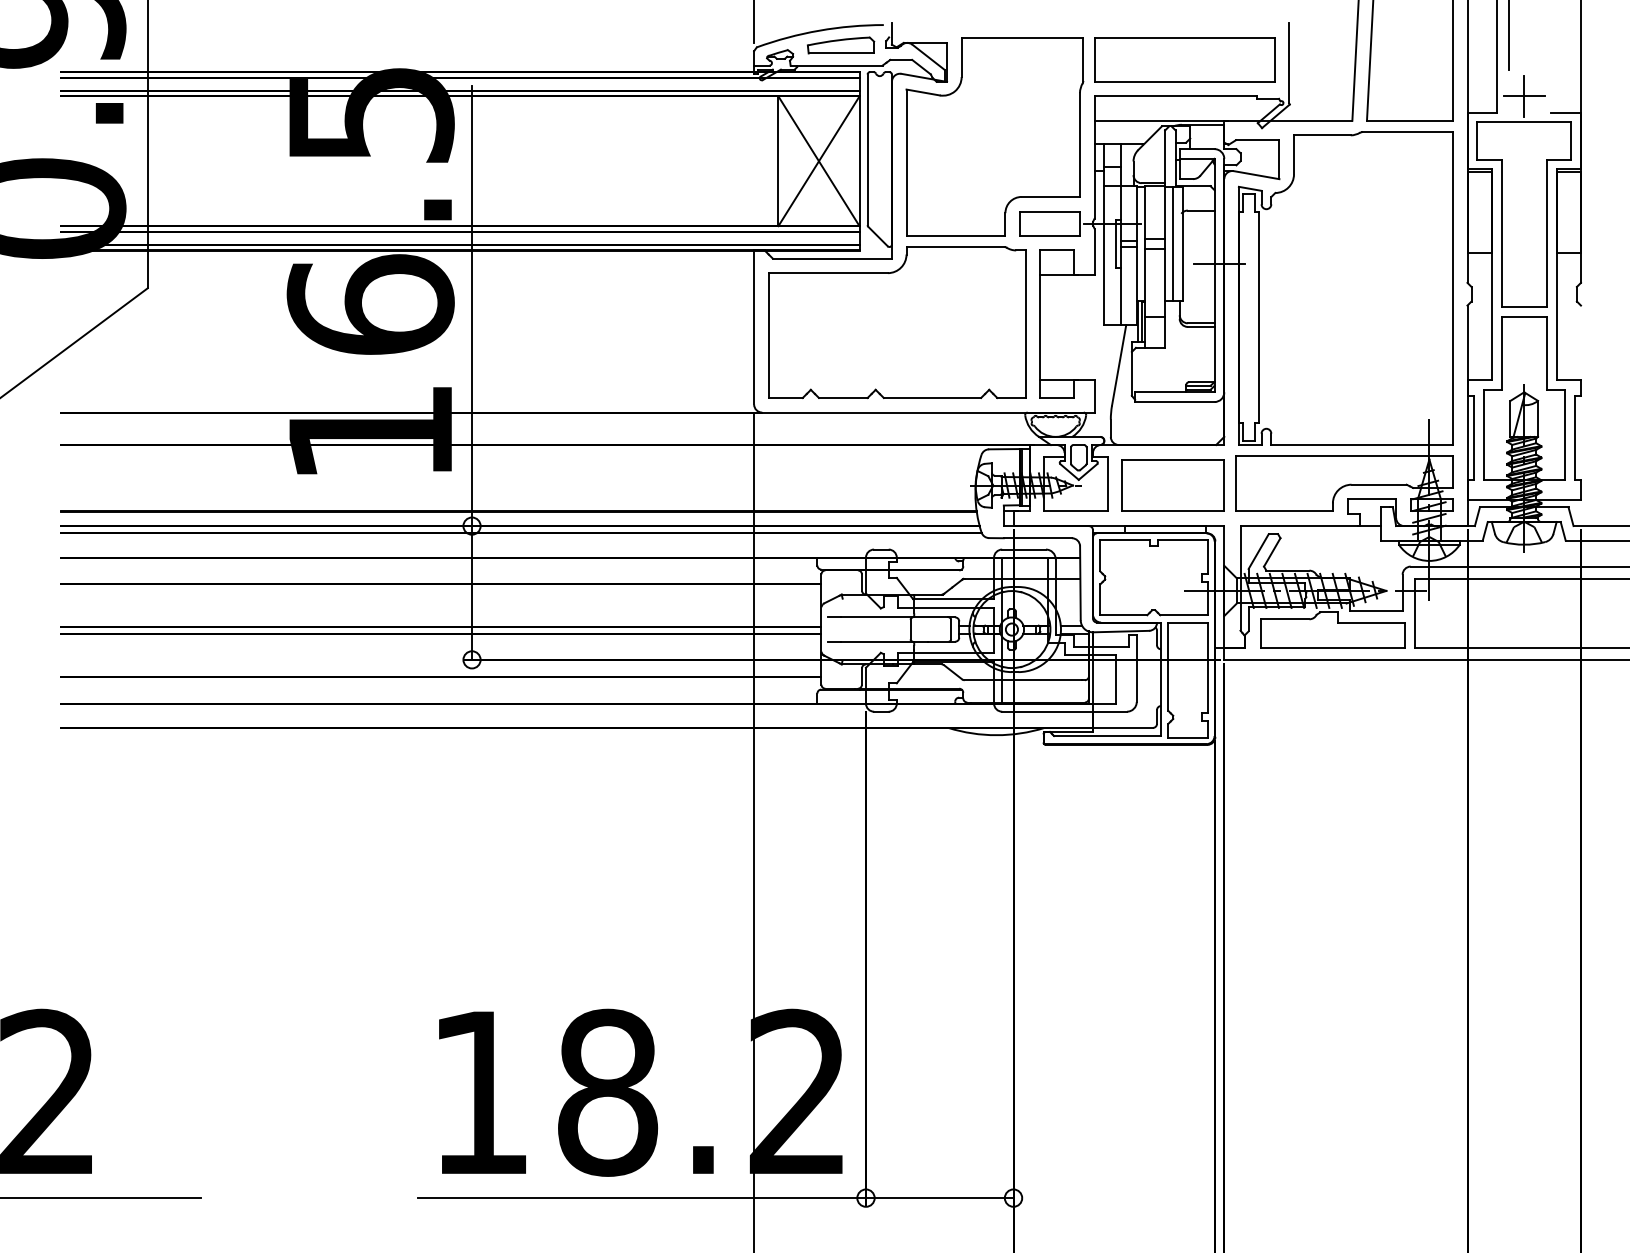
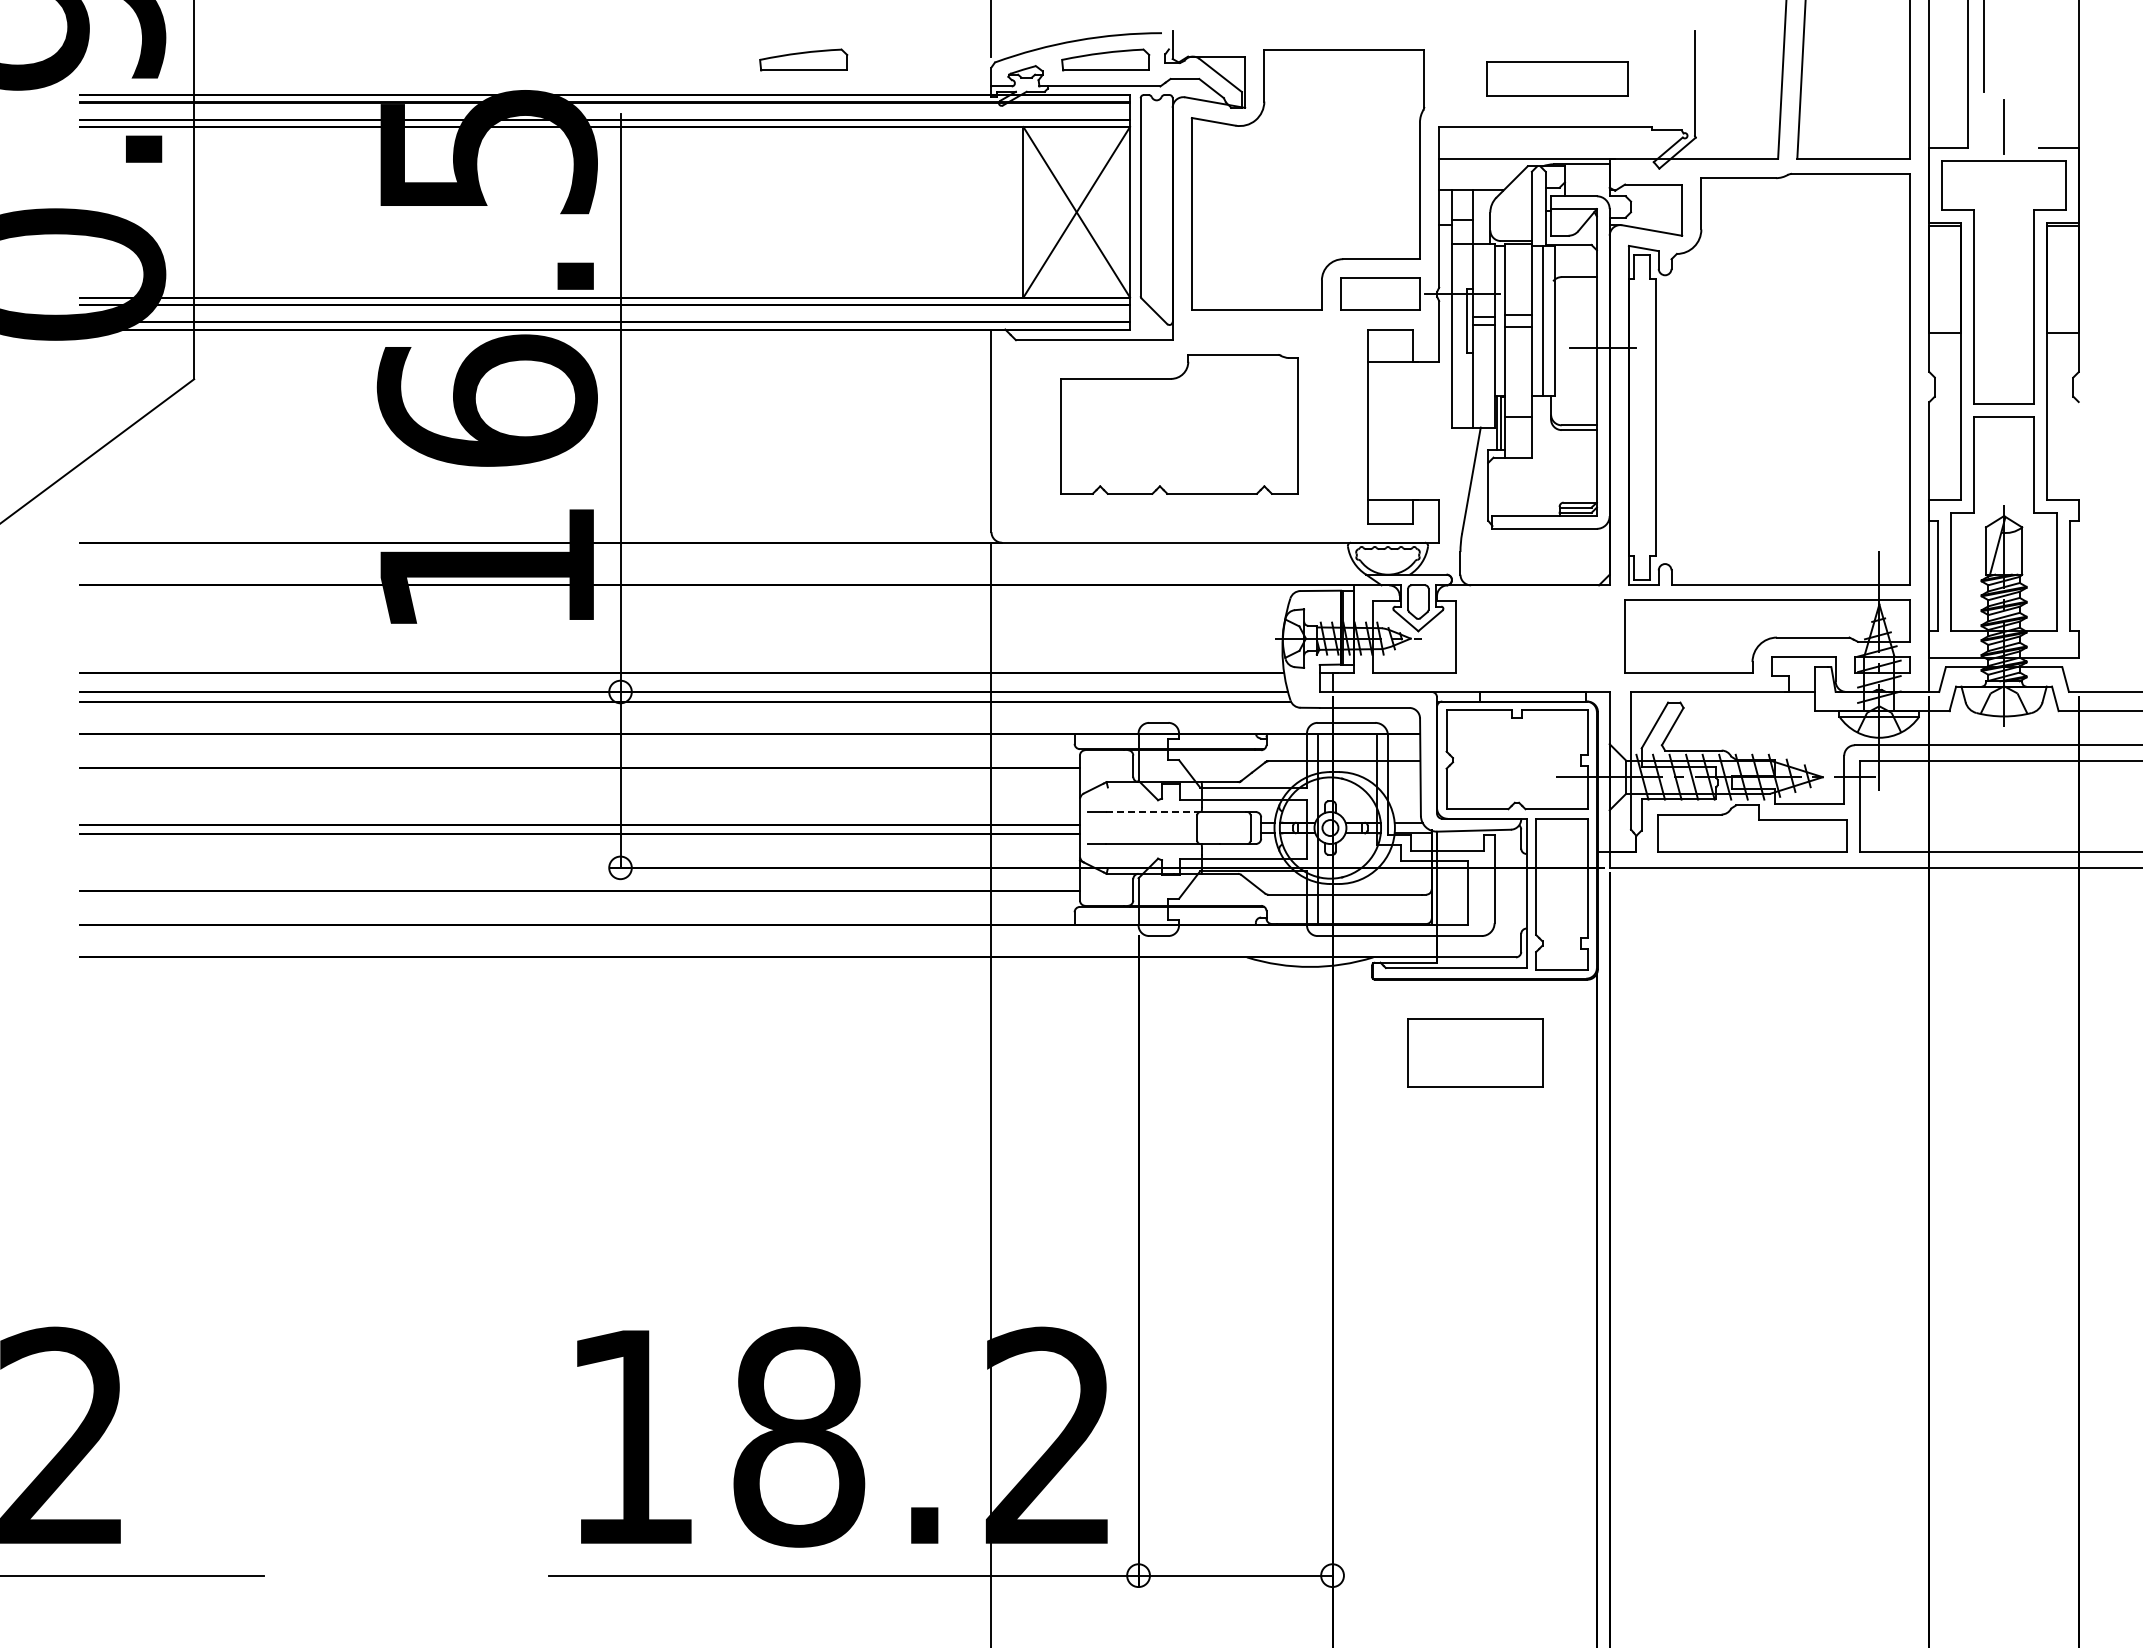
part: (611, 45) -> (803, 59), added
part: (1184, 59) -> (1557, 78), size x0.6
line: (1523, 96) -> (2003, 127), removed
part: (897, 322) -> (1179, 424), size x0.7
part: (1173, 485) -> (1475, 1052), moved
line: (877, 617) -> (1153, 812), solid -> dashed

